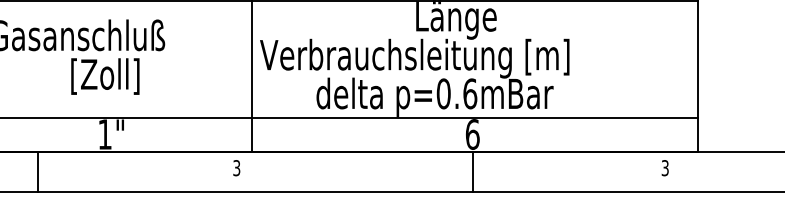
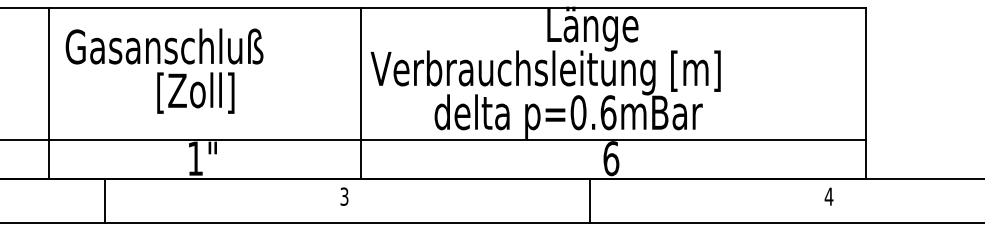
text: (664, 167) -> (828, 196), 3 -> 4
line: (38, 171) -> (105, 200), moved
line: (472, 171) -> (589, 200), moved

